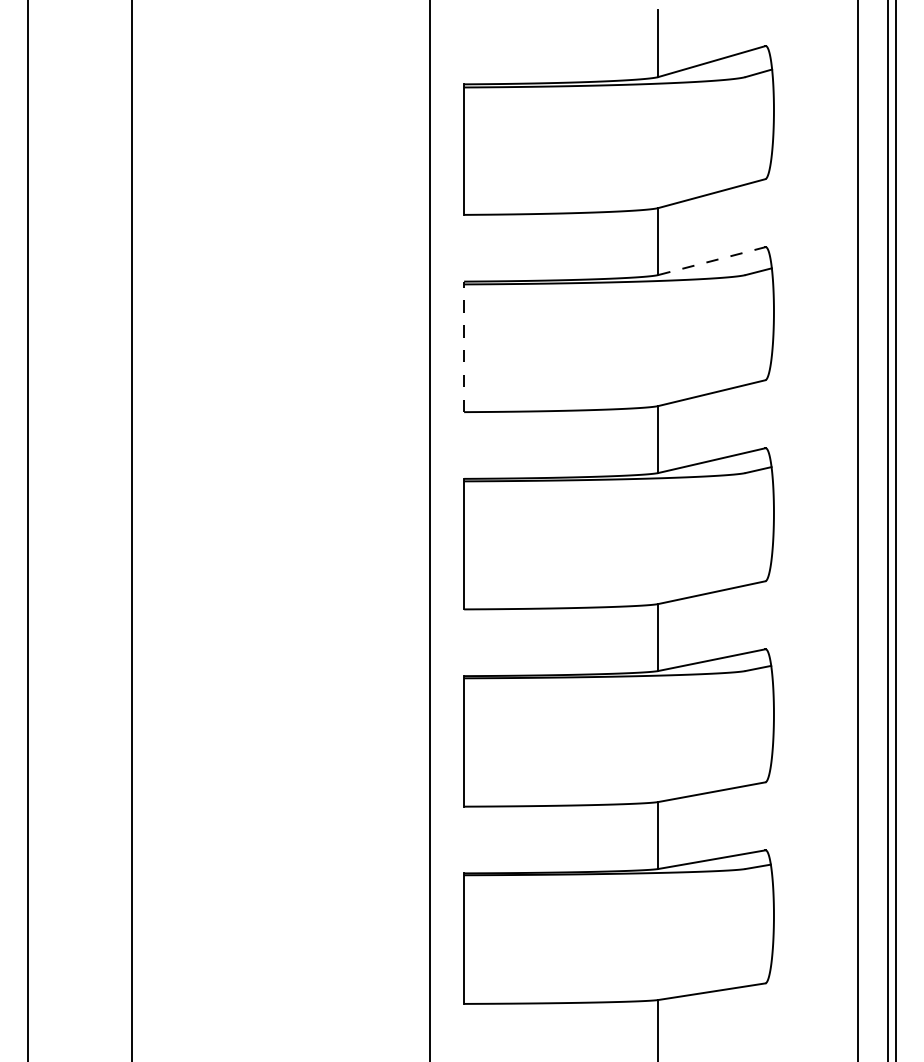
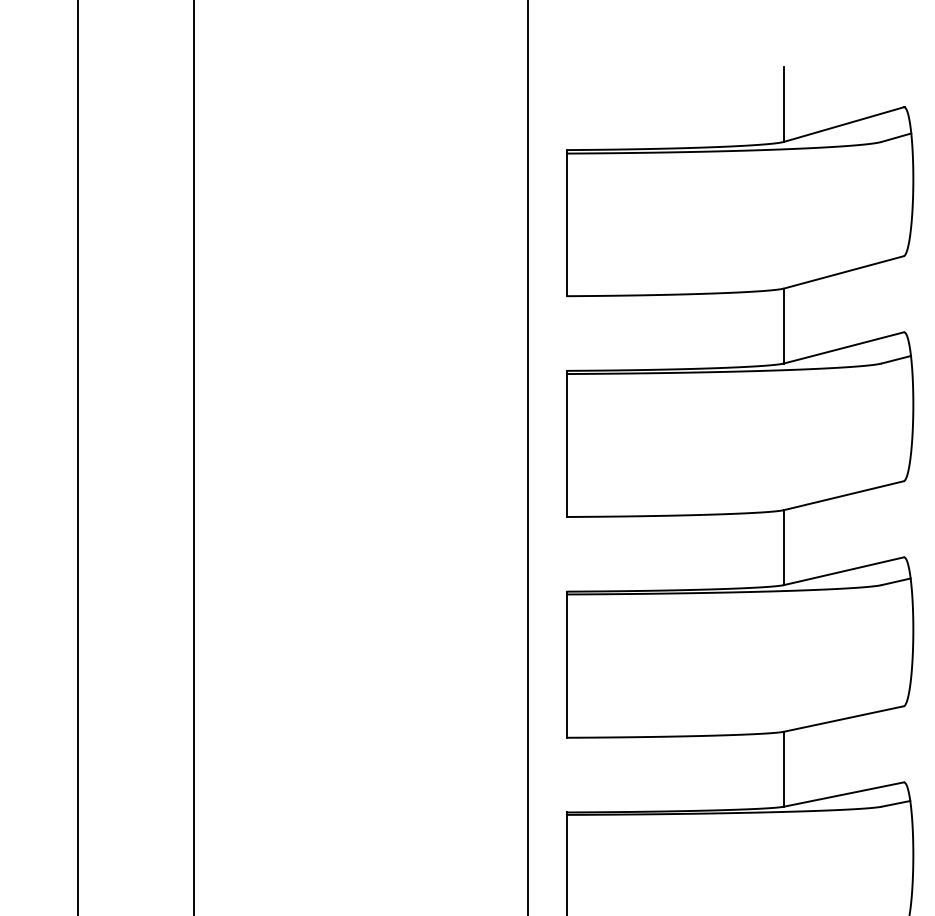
line: (712, 260) -> (844, 347), dashed -> solid
line: (464, 346) -> (566, 443), dashed -> solid

